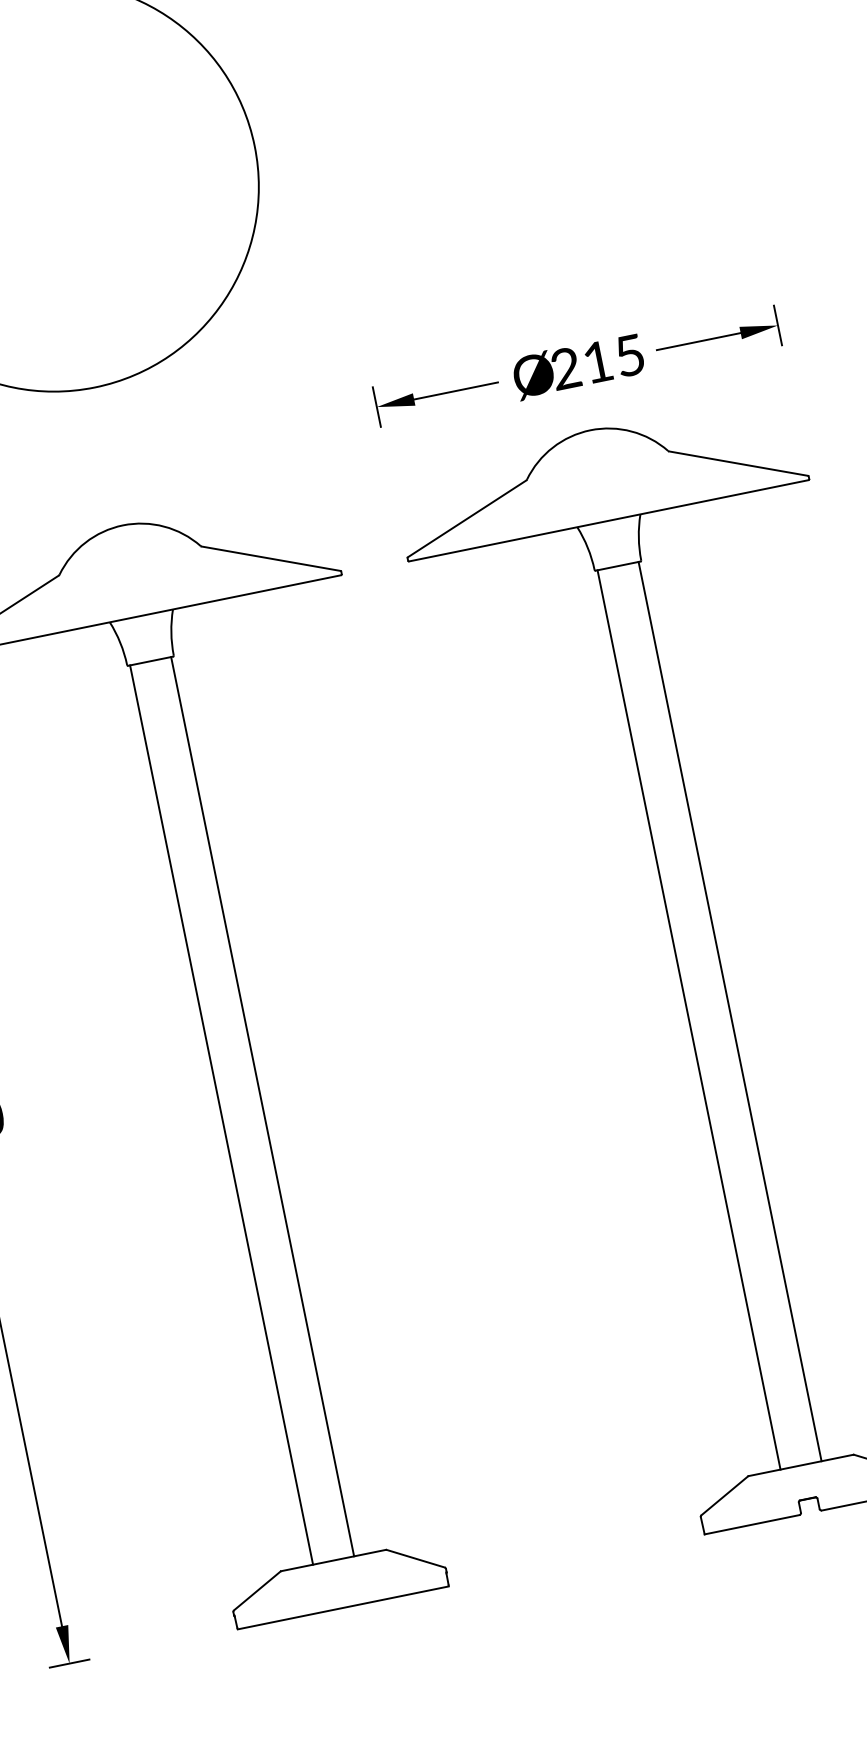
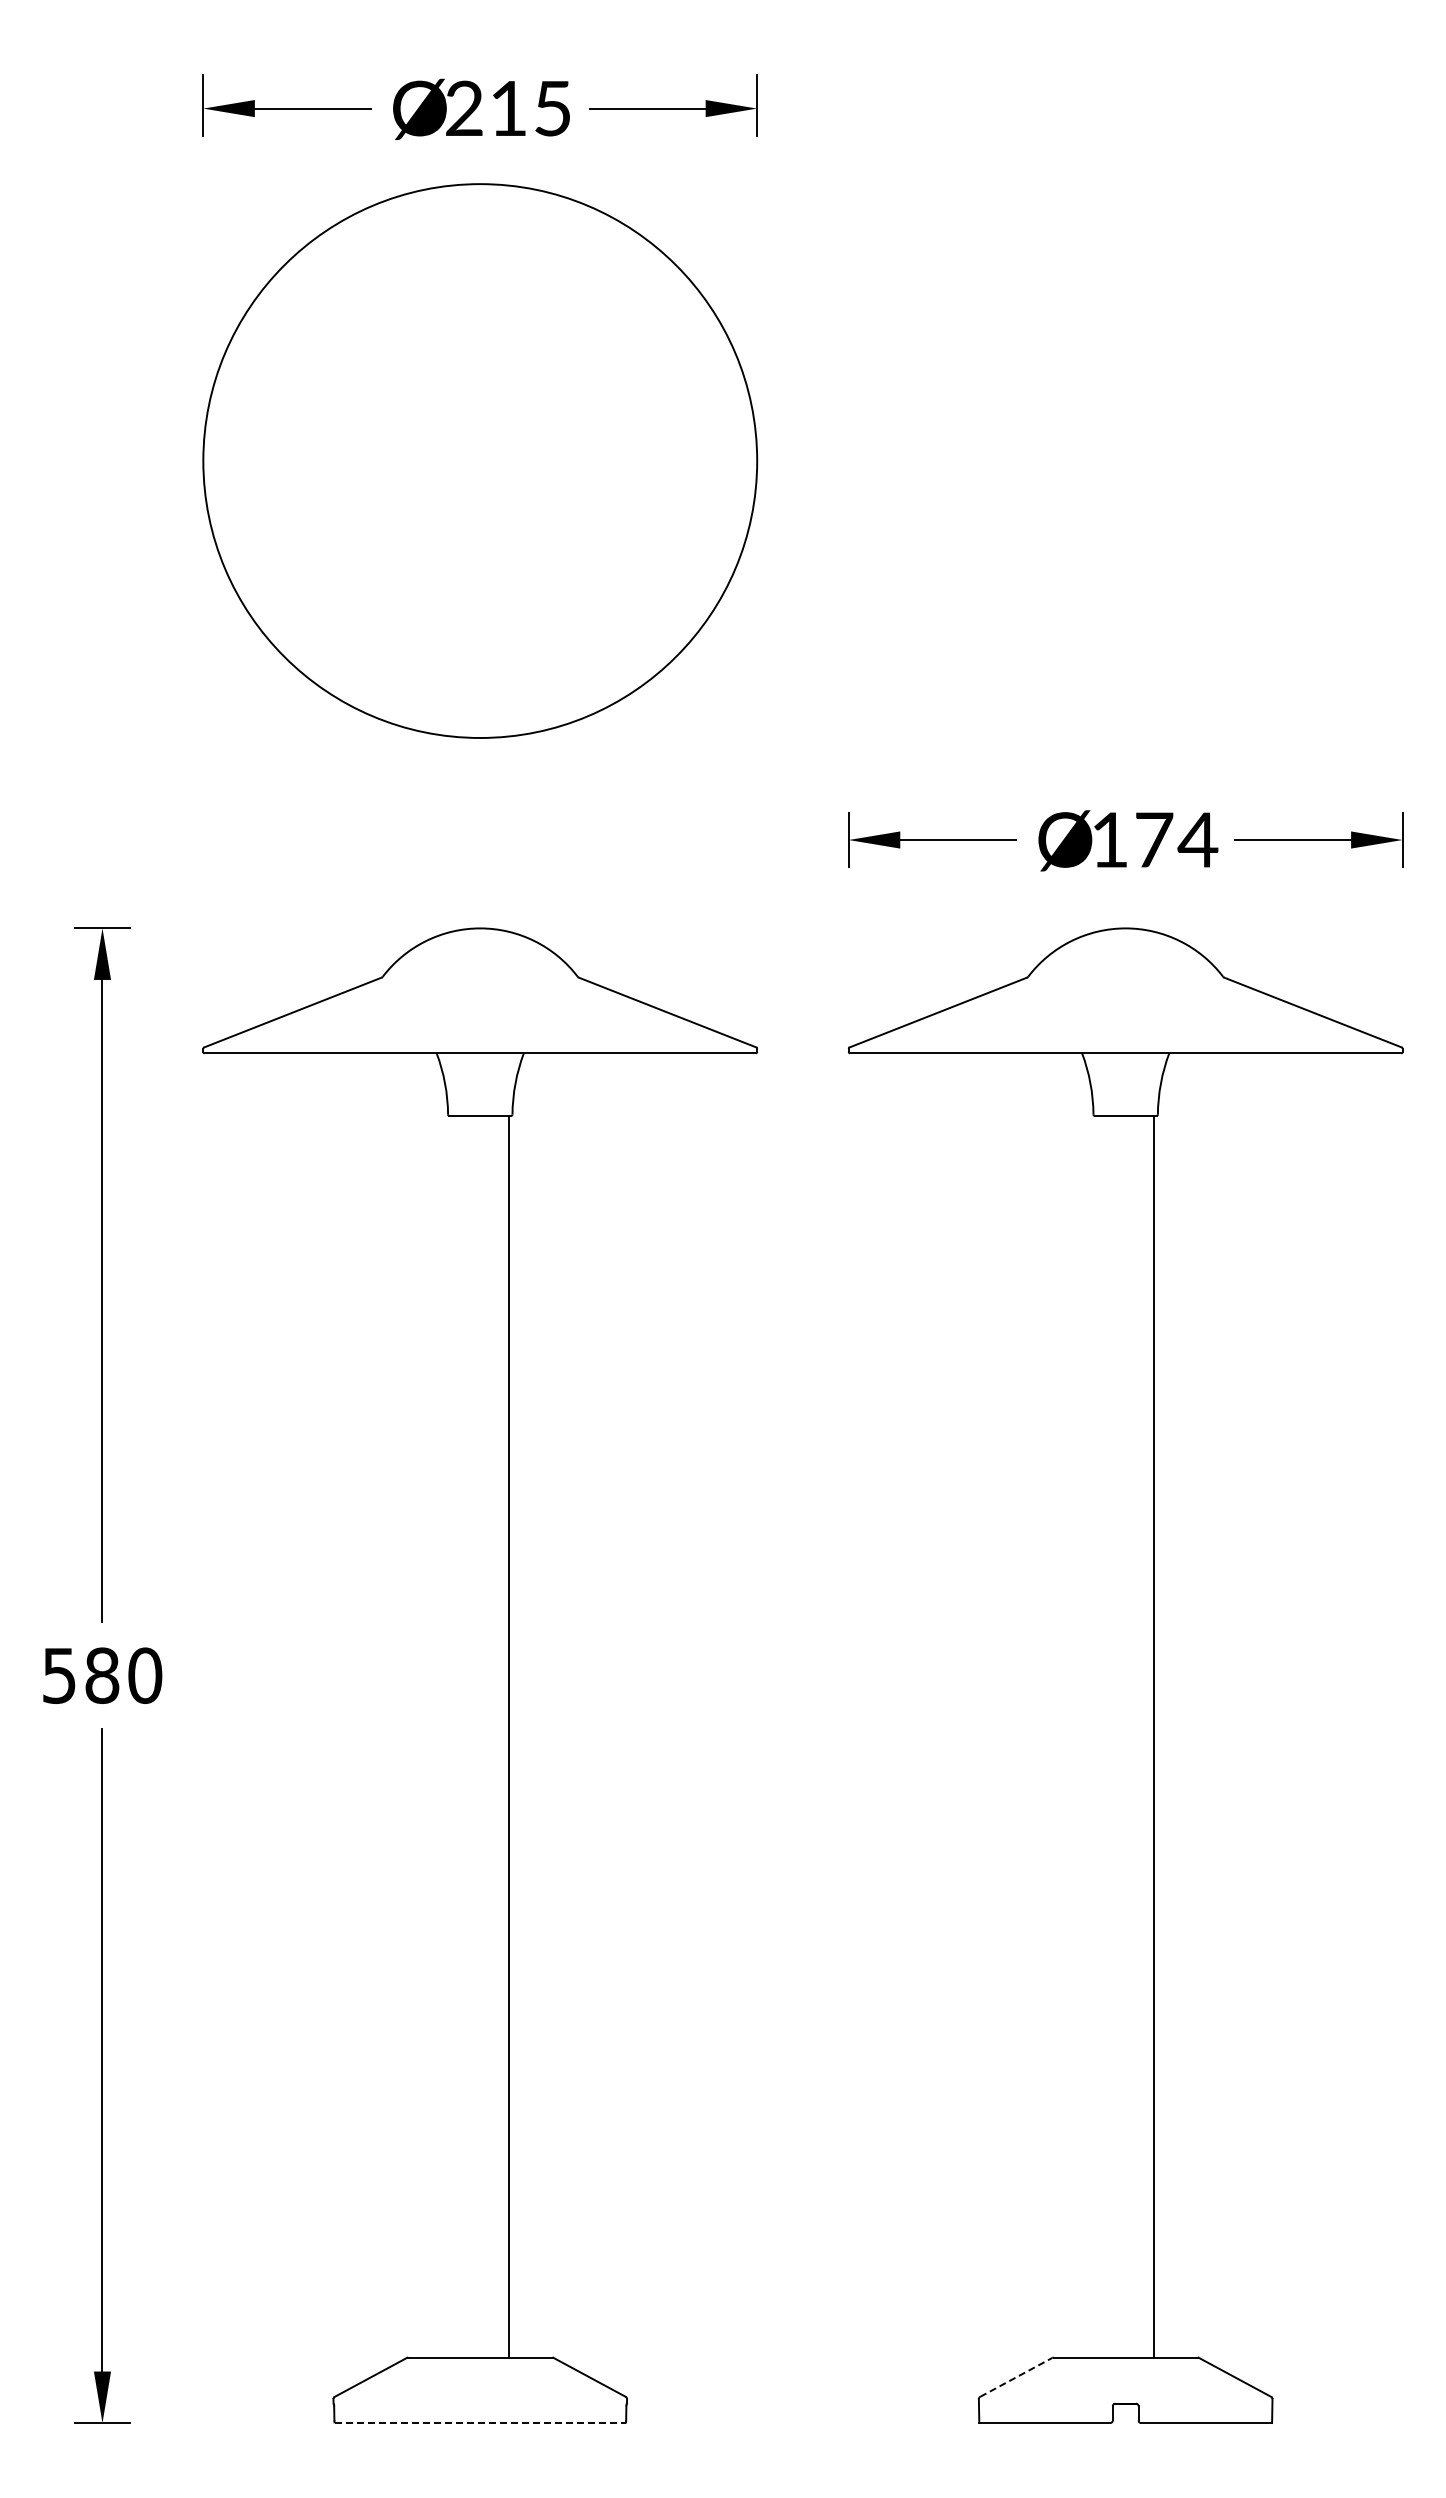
text: (598, 361) -> (1154, 839), 215 -> 174
line: (689, 1019) -> (1097, 1736), removed
line: (221, 1114) -> (451, 1736), removed
line: (724, 1495) -> (1016, 2377), solid -> dashed
line: (343, 1608) -> (480, 2423), solid -> dashed

